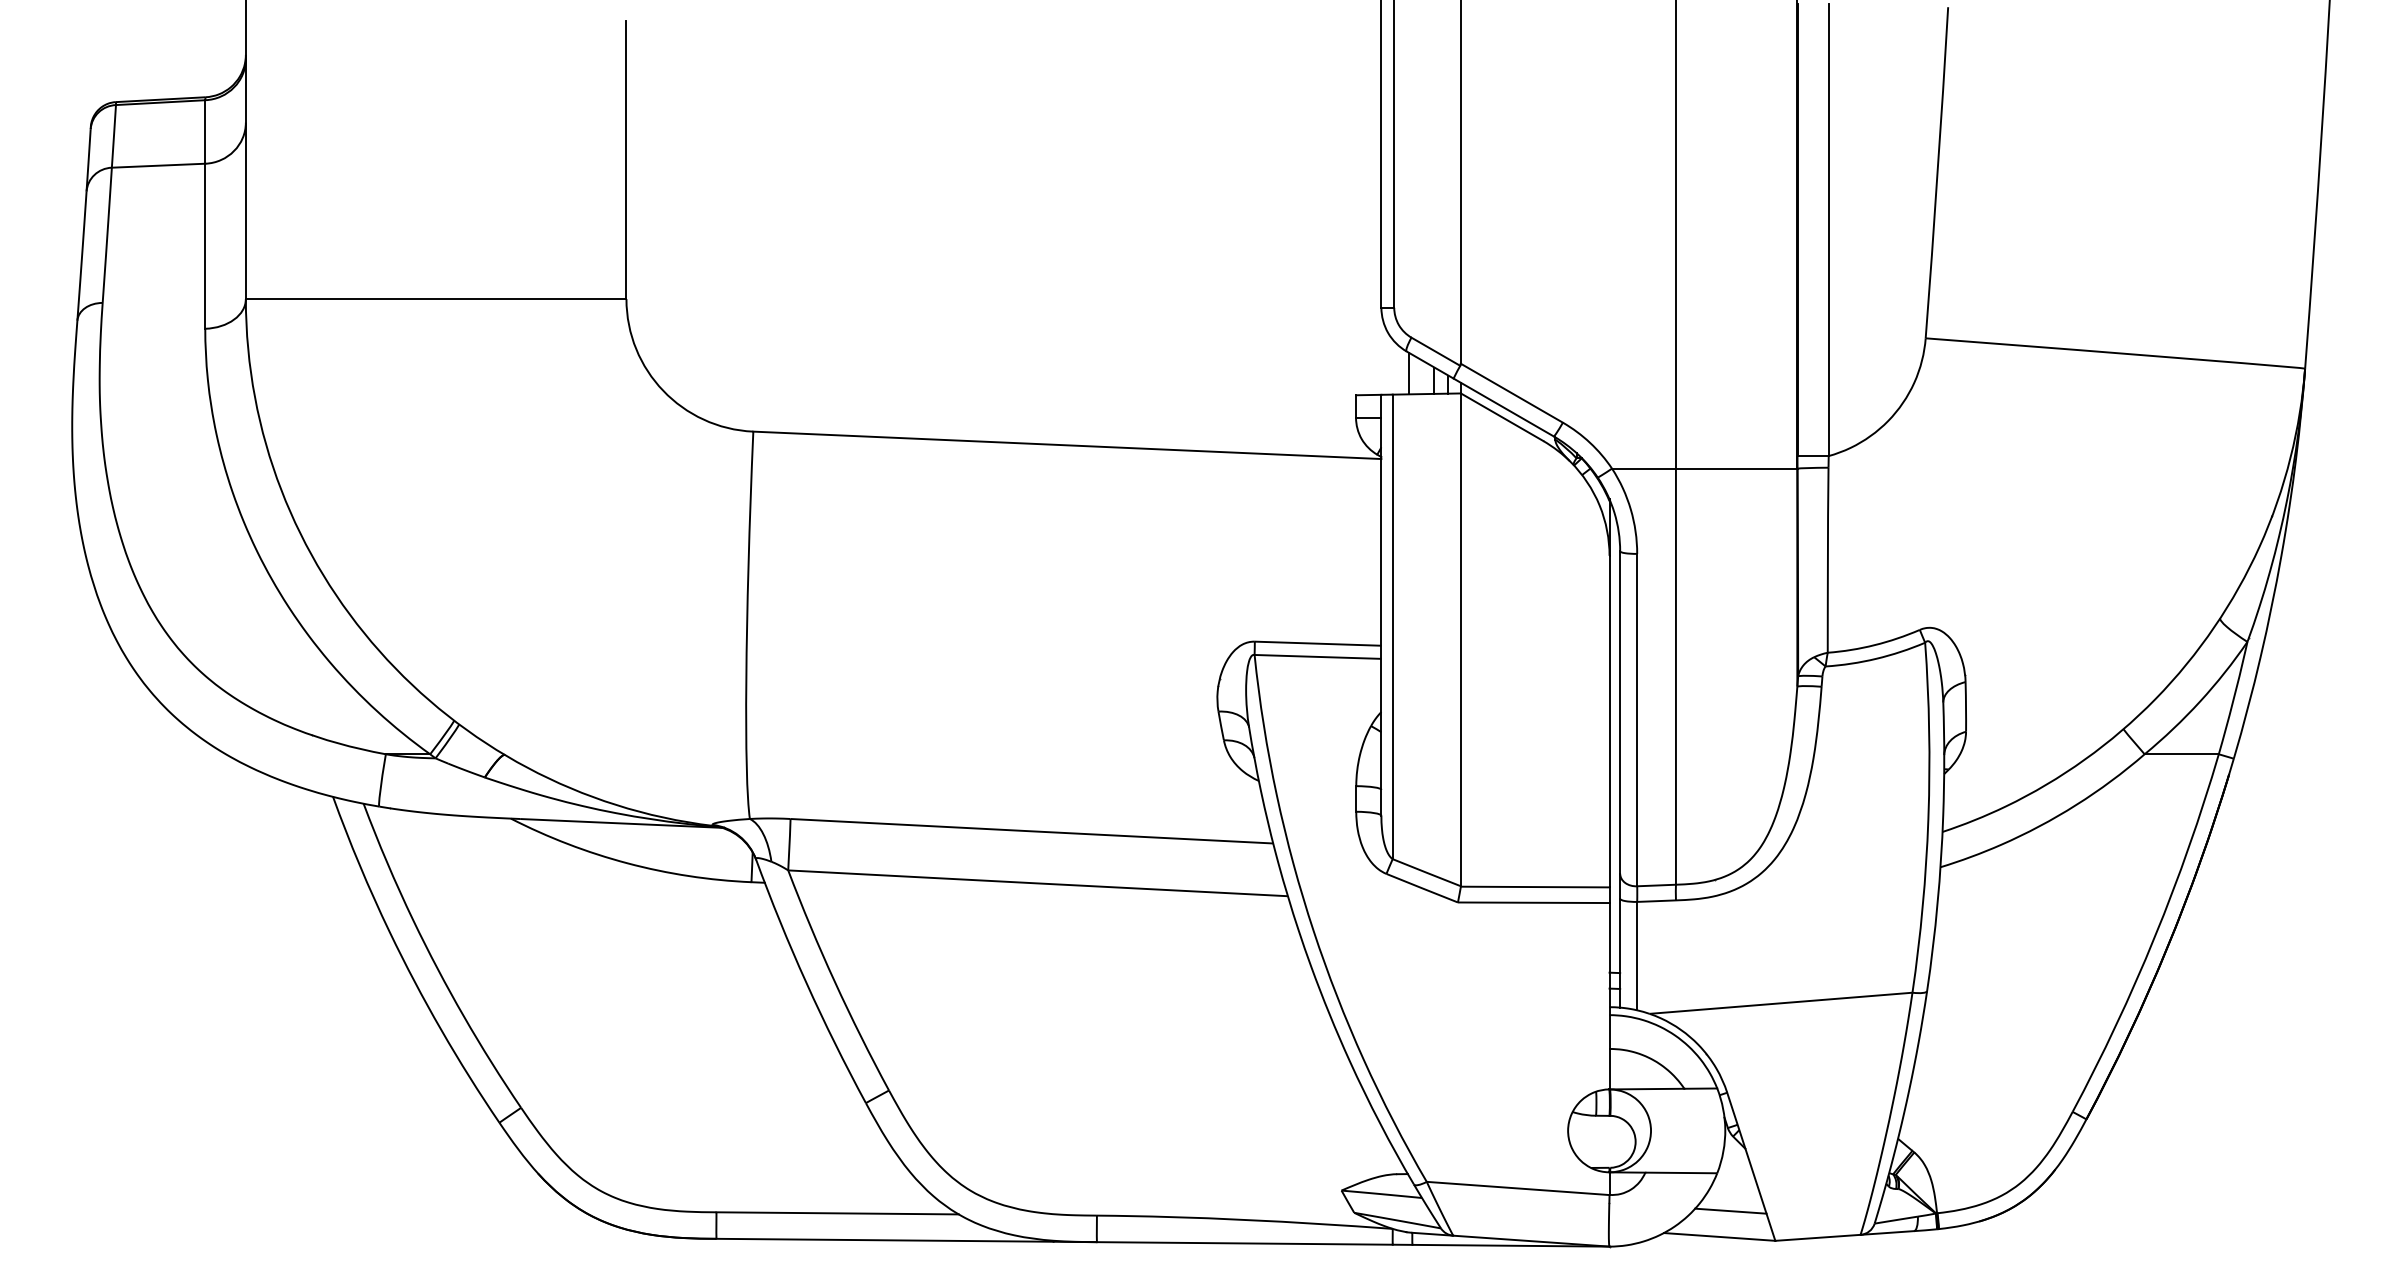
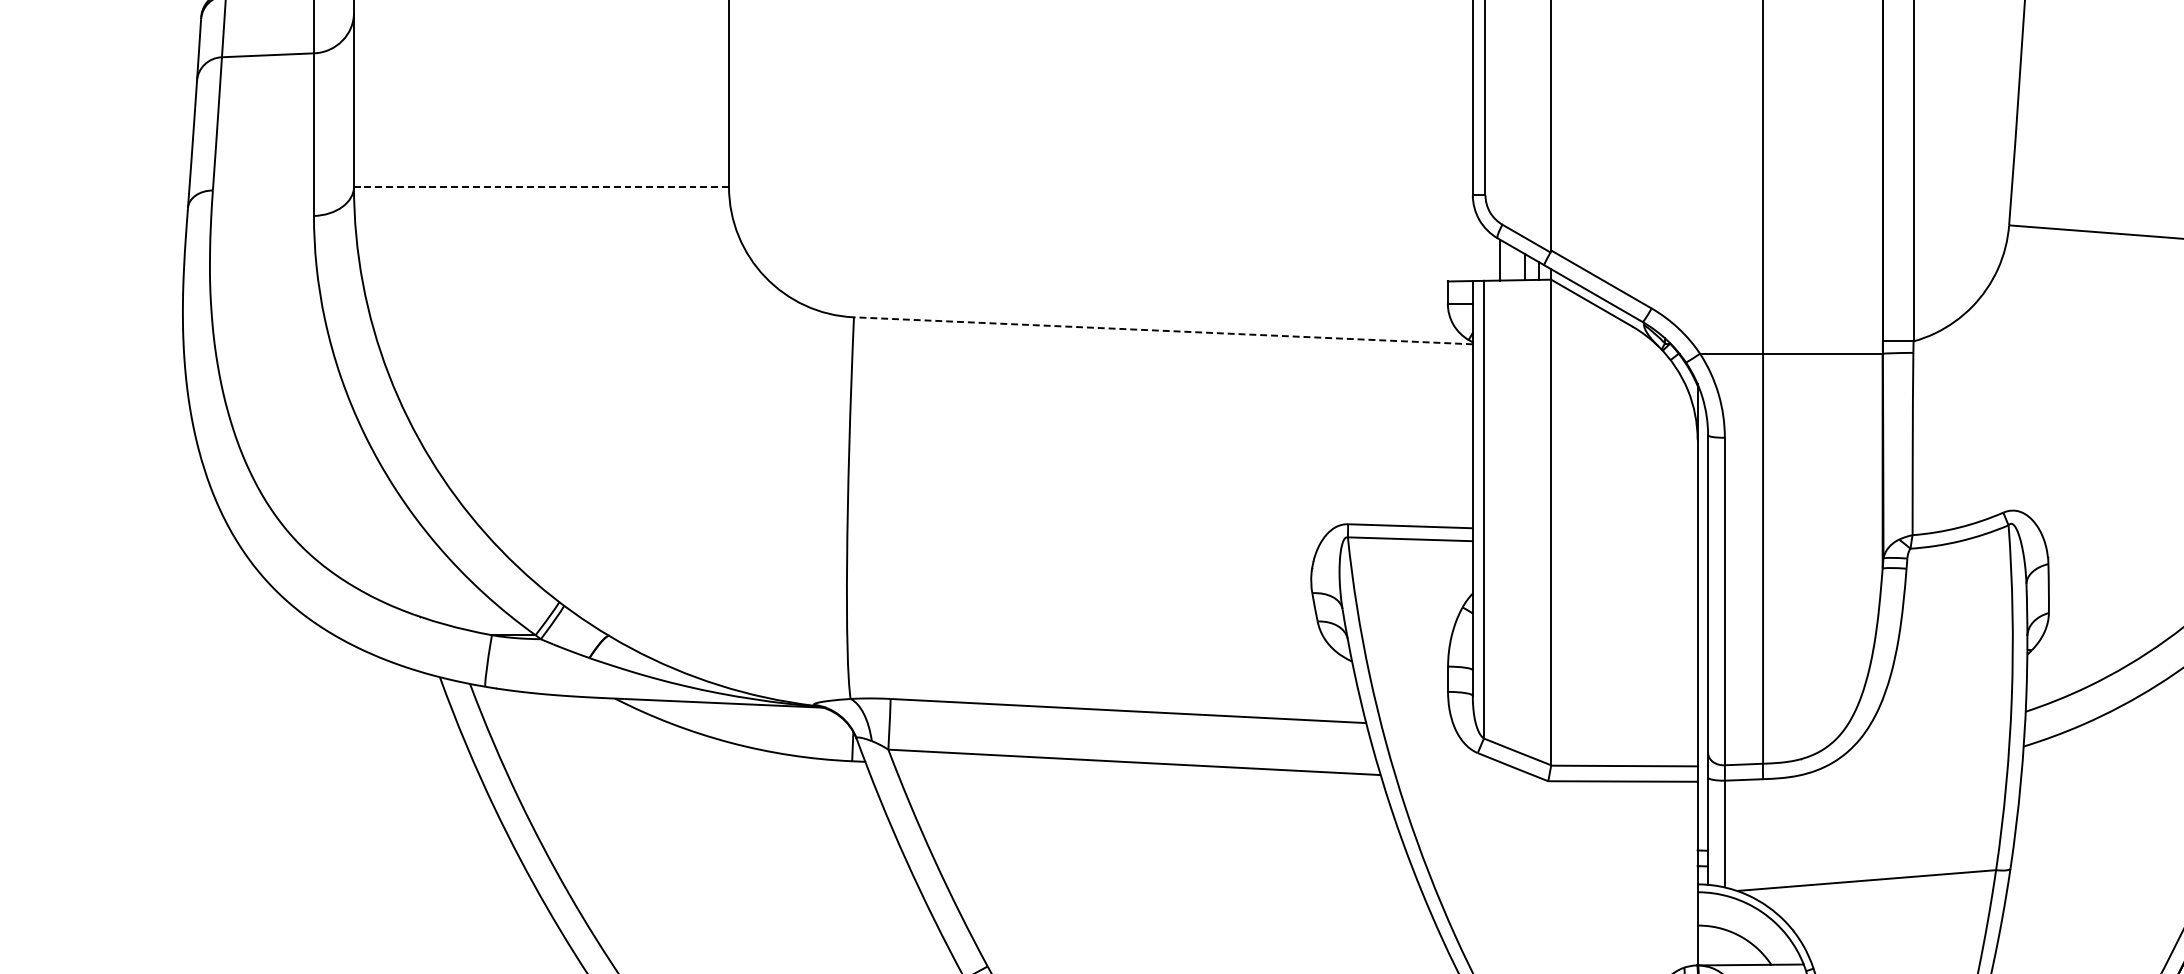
line: (435, 299) -> (540, 187), solid -> dashed
line: (1066, 445) -> (1162, 330), solid -> dashed

